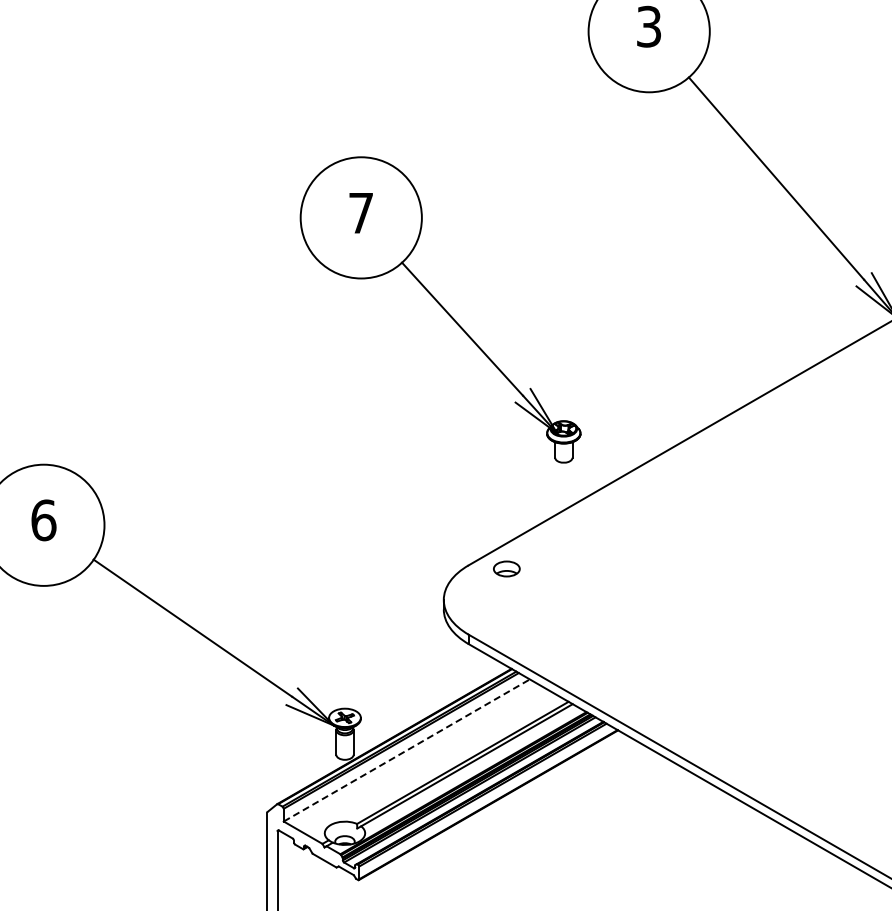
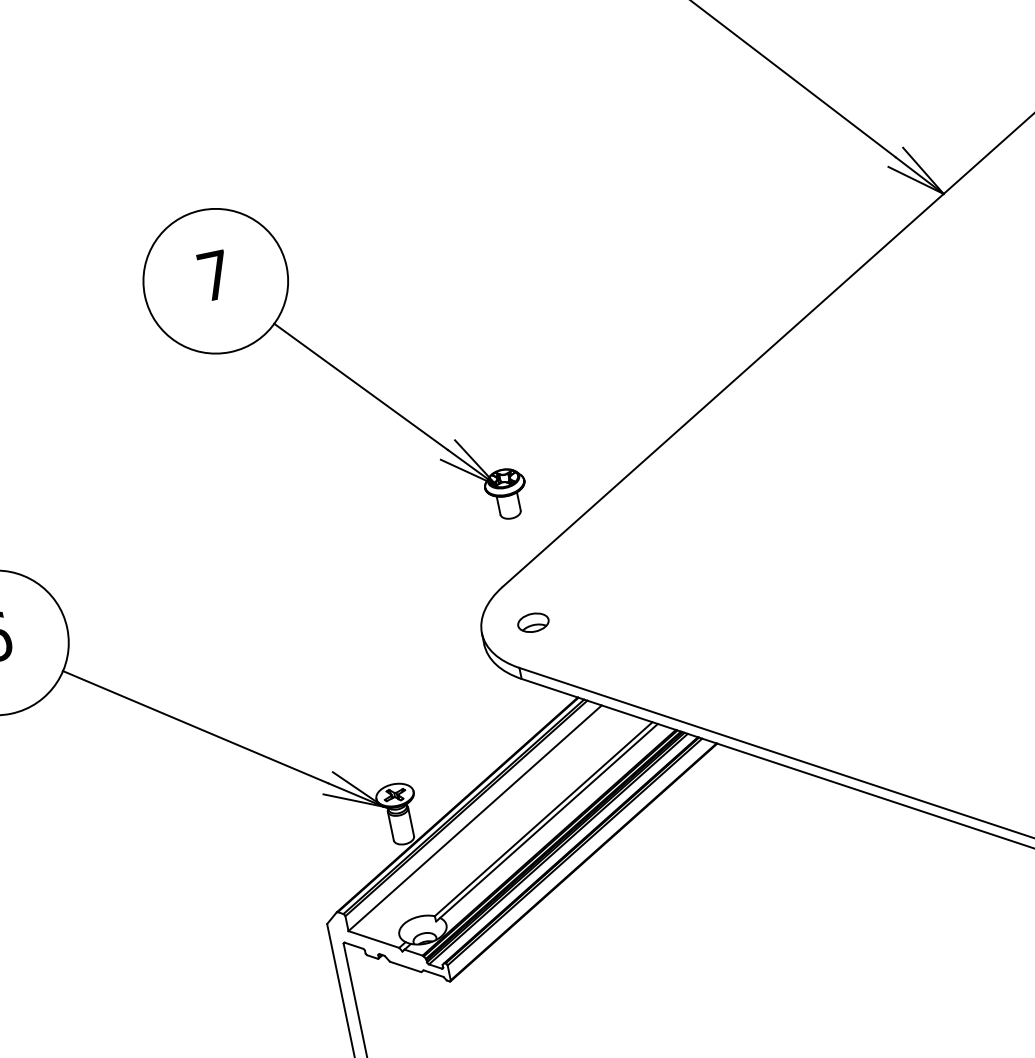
part: (440, 309) -> (330, 369), moved
part: (506, 568) -> (532, 622), moved
line: (407, 750) -> (475, 818), dashed -> solid

